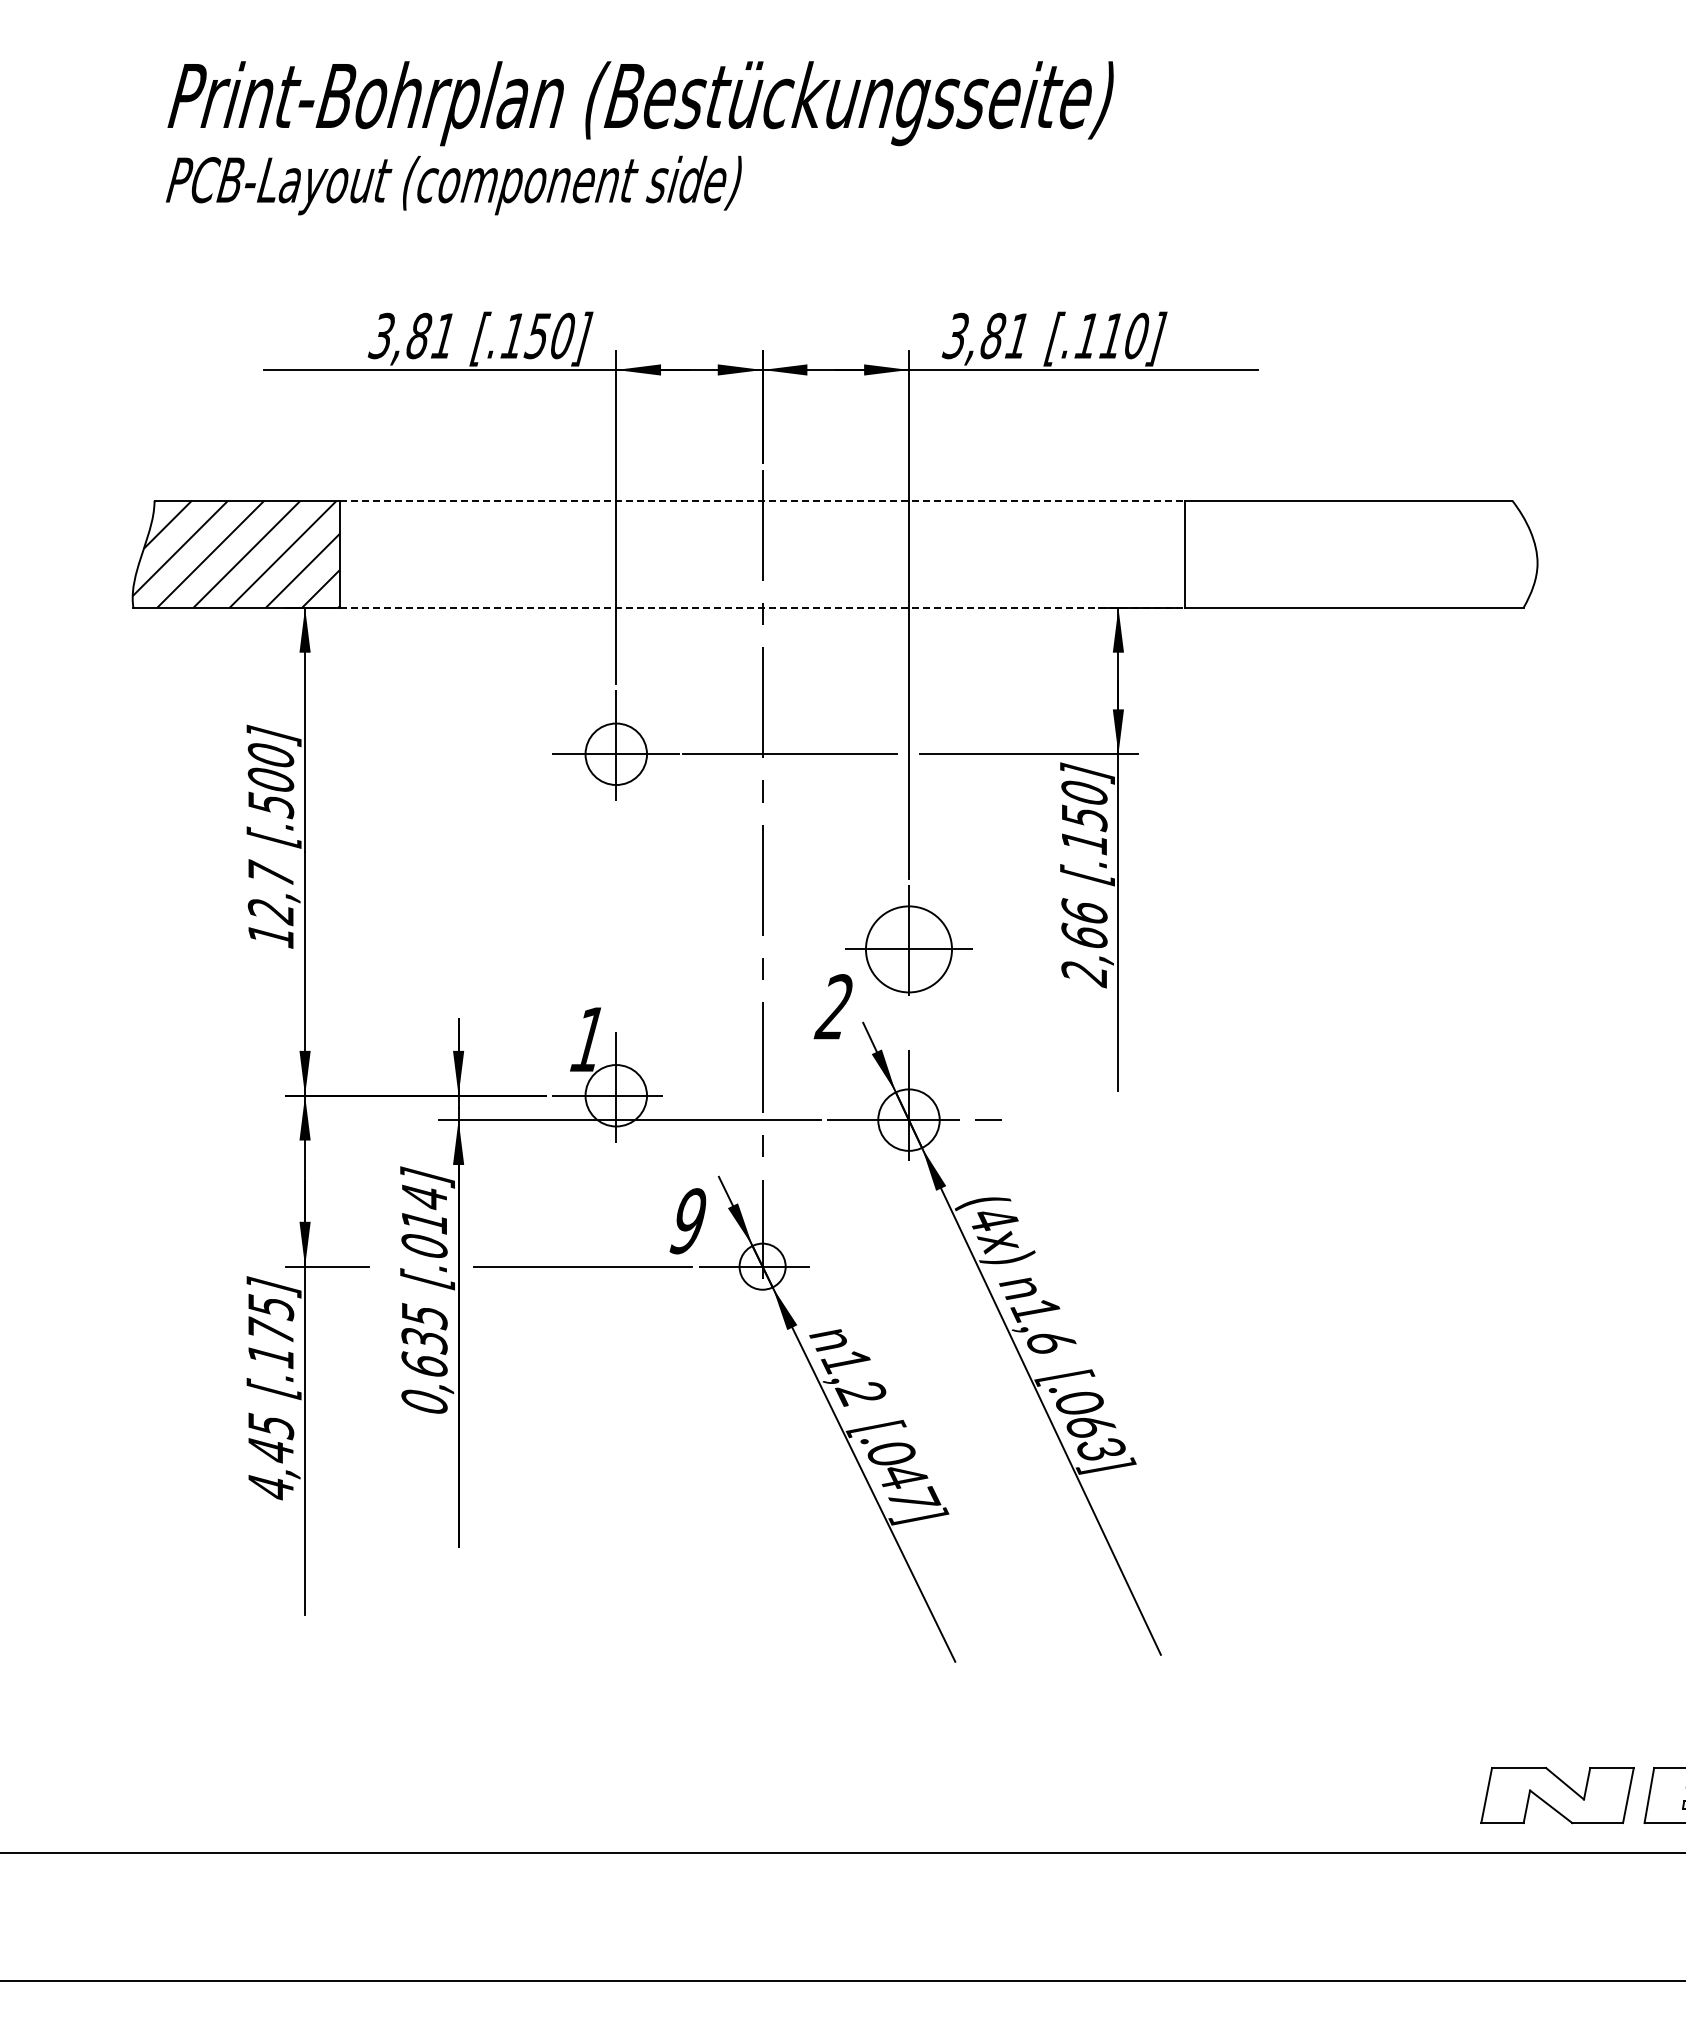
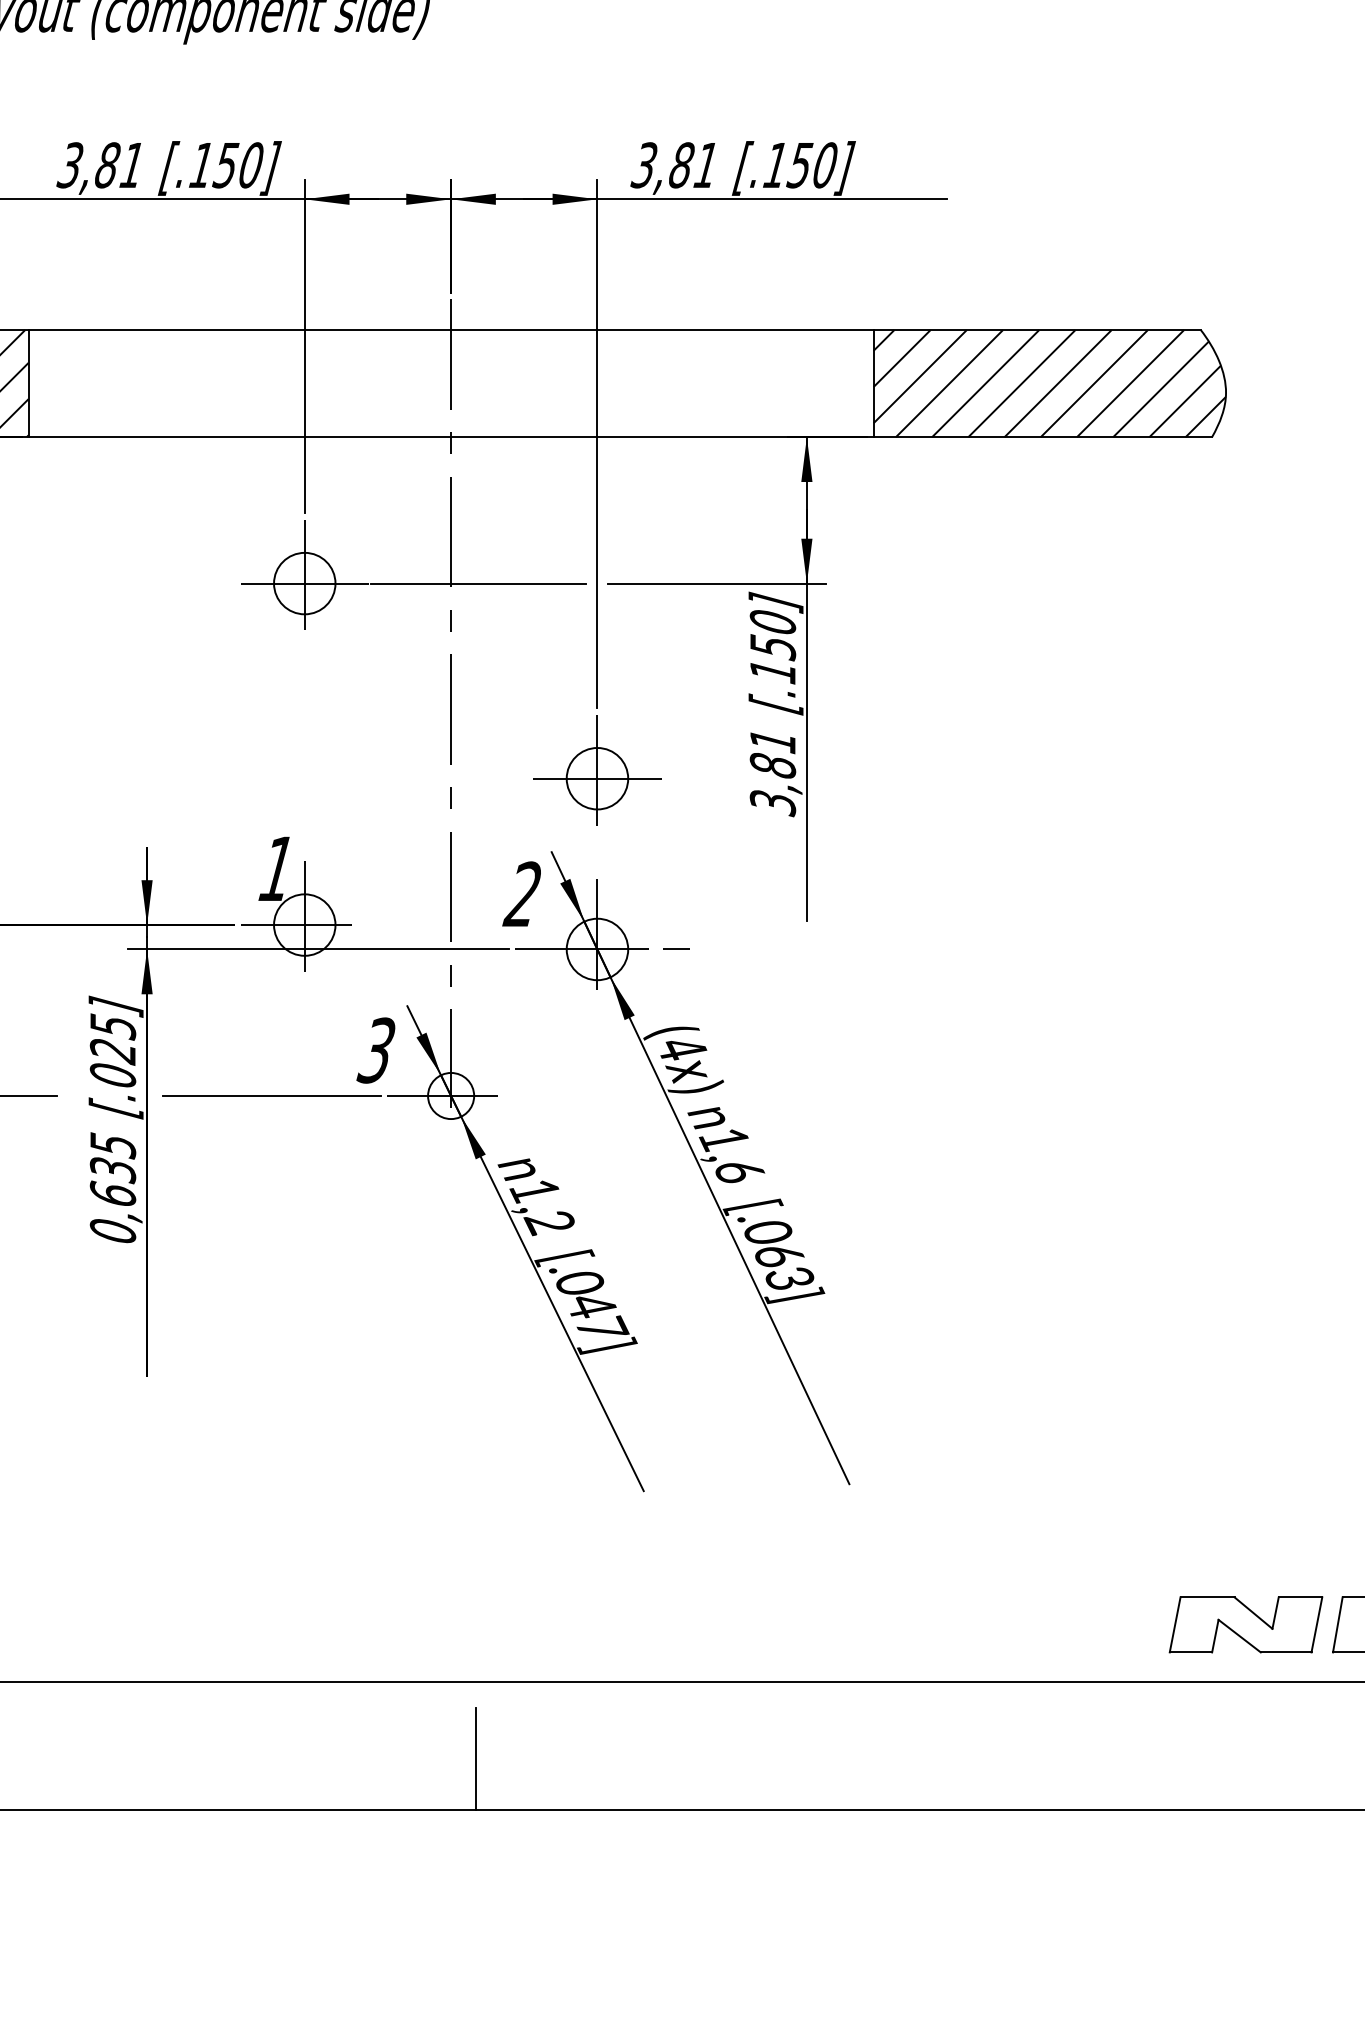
text: (1111, 336) -> (799, 165), [.110] -> [.150]
line: (762, 500) -> (450, 329), dashed -> solid
hatch: (1361, 553) -> (1049, 382), added
line: (762, 607) -> (450, 436), dashed -> solid
text: (1084, 943) -> (772, 772), 2,66 -> 3,81
circle: (908, 949) -> (596, 778), size x0.71
text: (832, 1006) -> (520, 893), moved
text: (424, 1210) -> (112, 1039), [.014] -> [.025]
text: (687, 1221) -> (375, 1050), 9 -> 3
line: (787, 1929) -> (475, 1758), added

